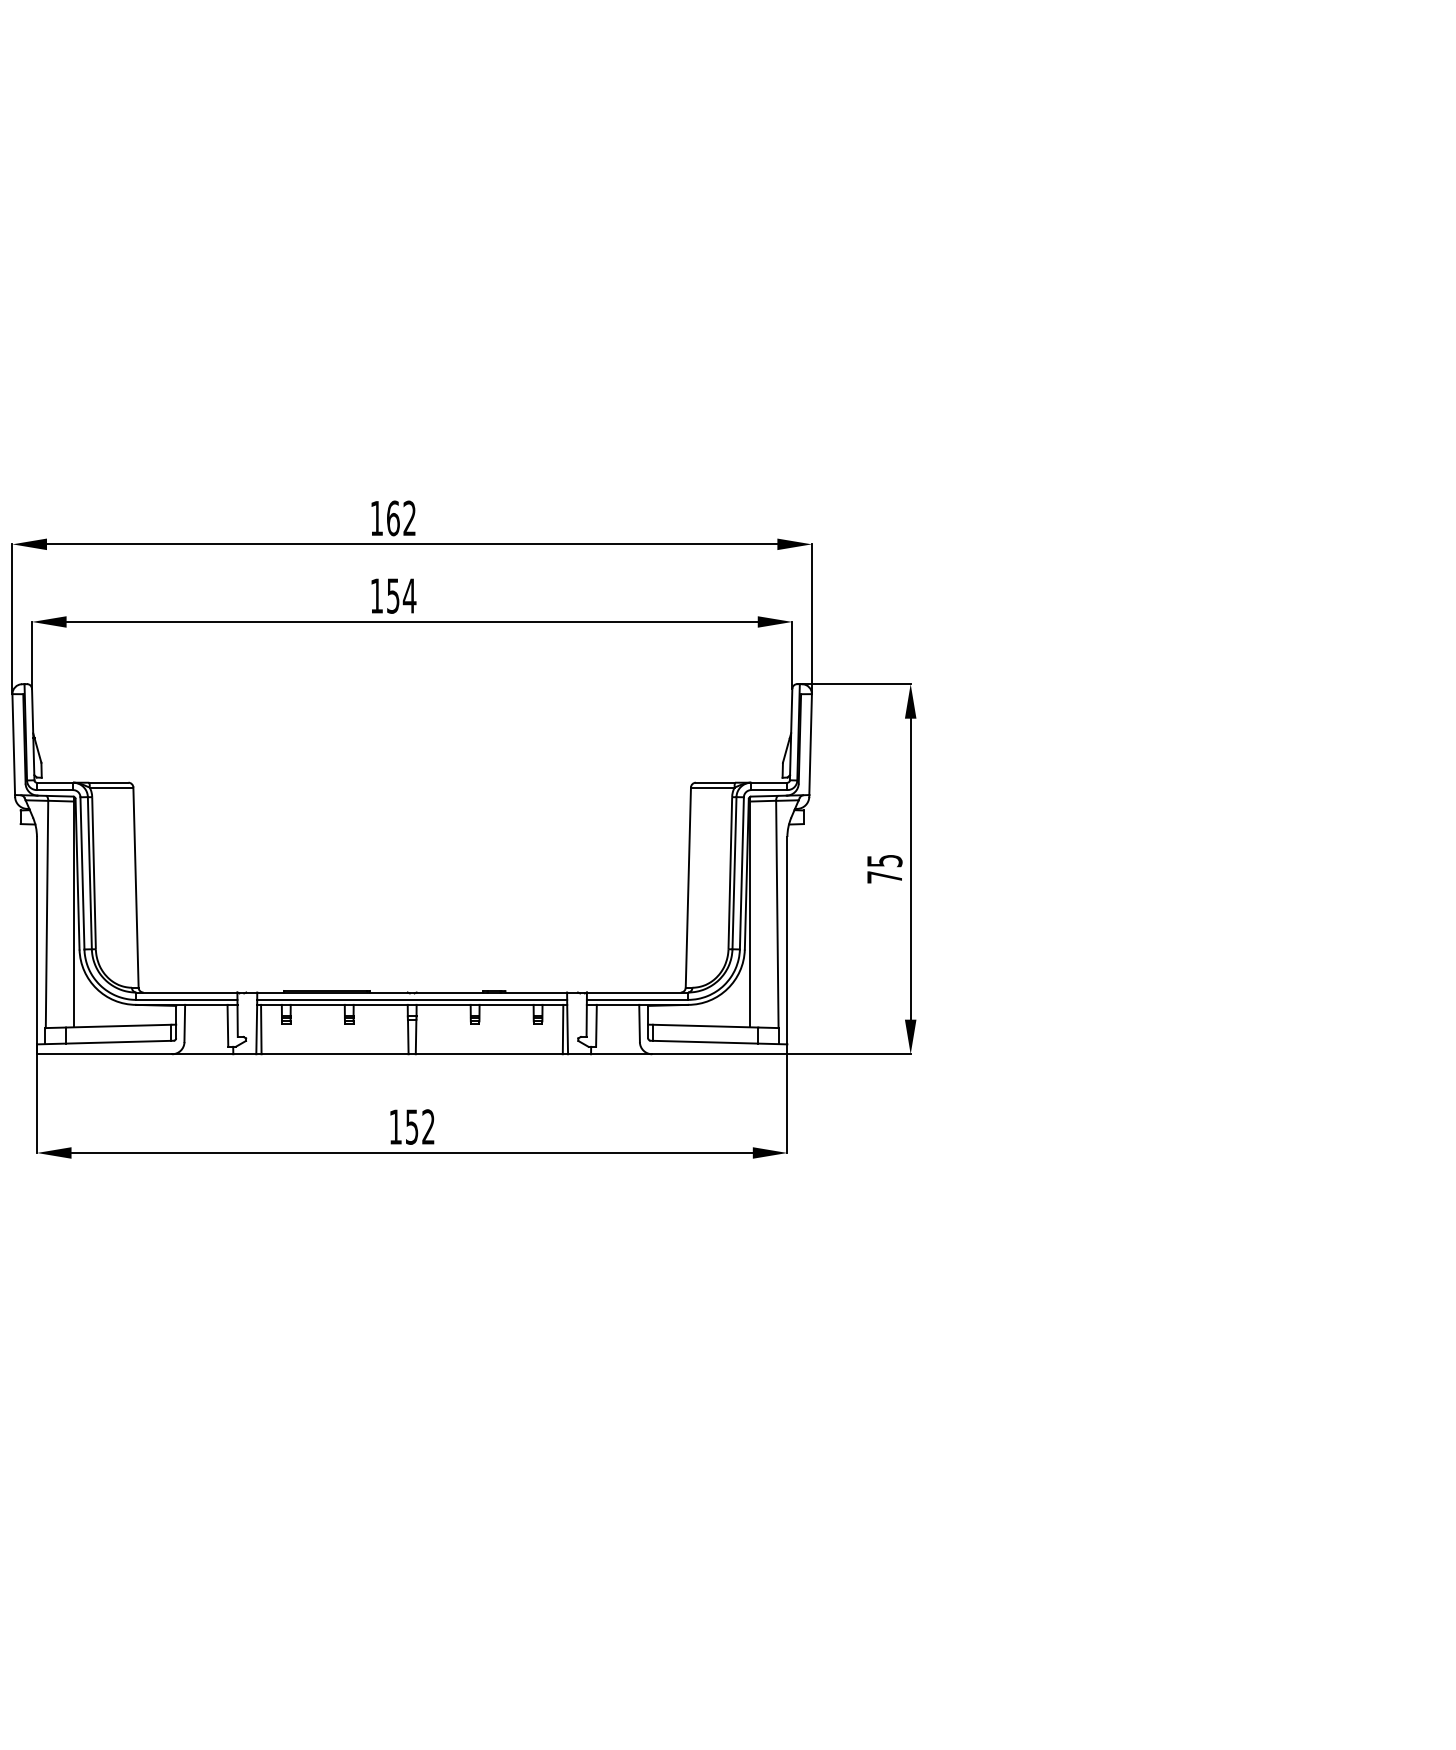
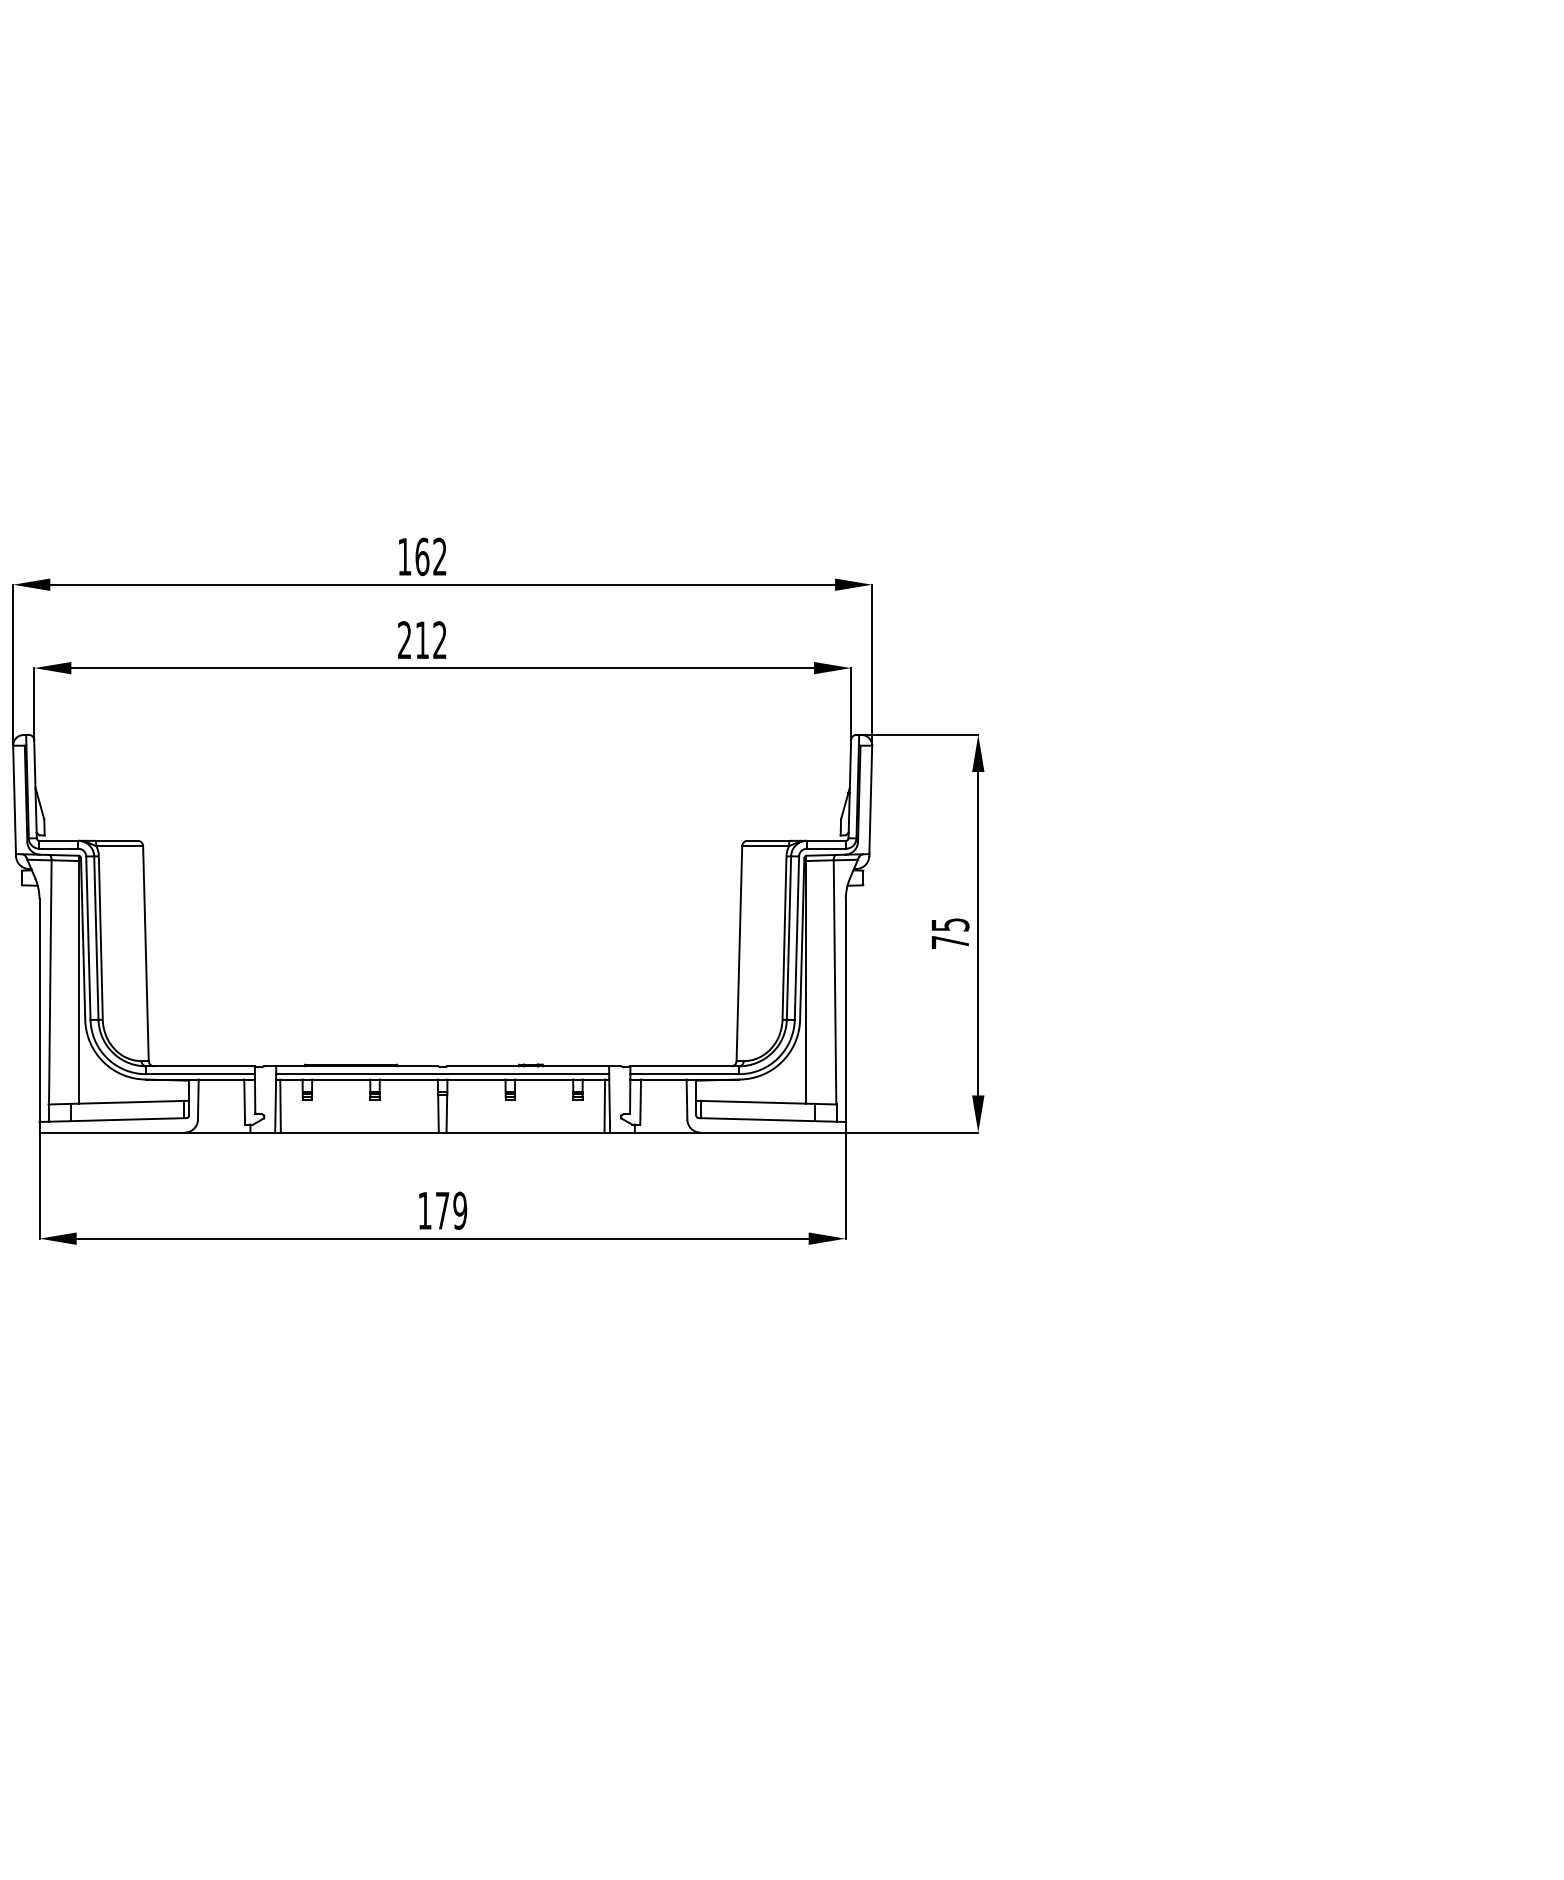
text: (393, 596) -> (422, 640), 154 -> 212
text: (420, 1126) -> (451, 1210), 152 -> 179

